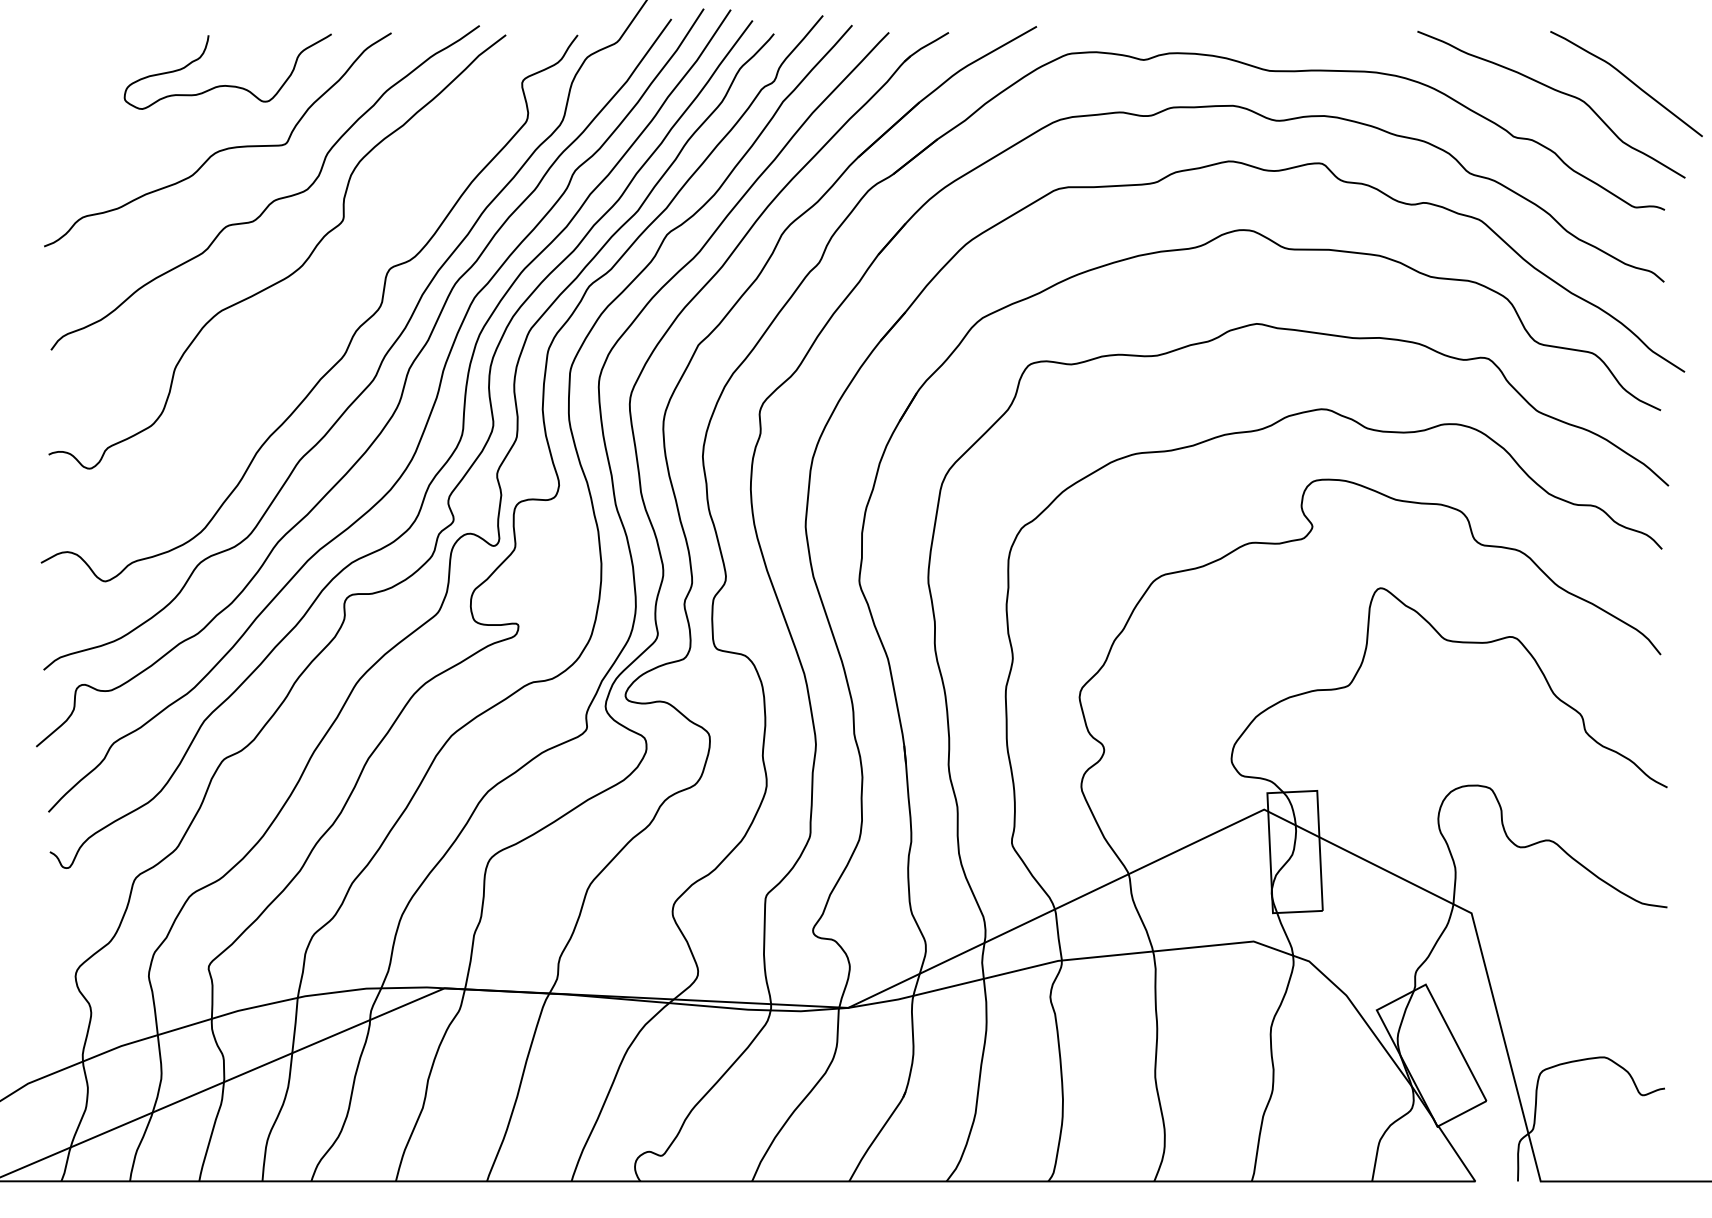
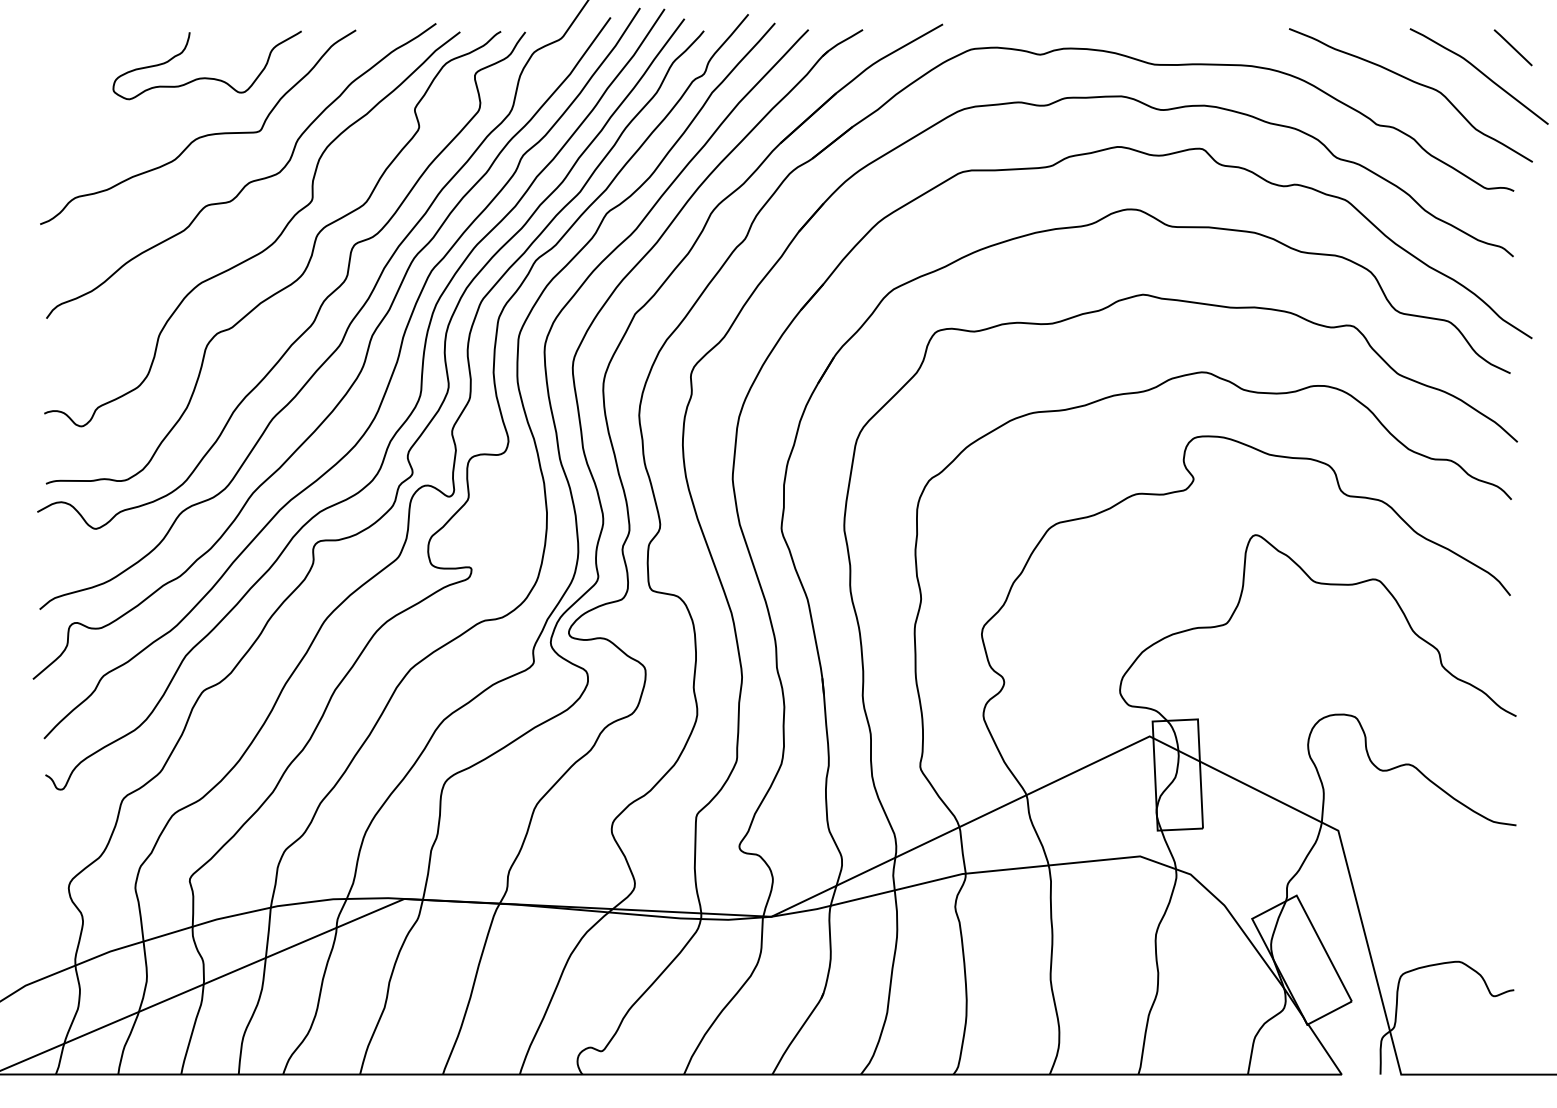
line: (1663, 52) -> (1512, 47), added
curve: (319, 311) -> (290, 283), added

